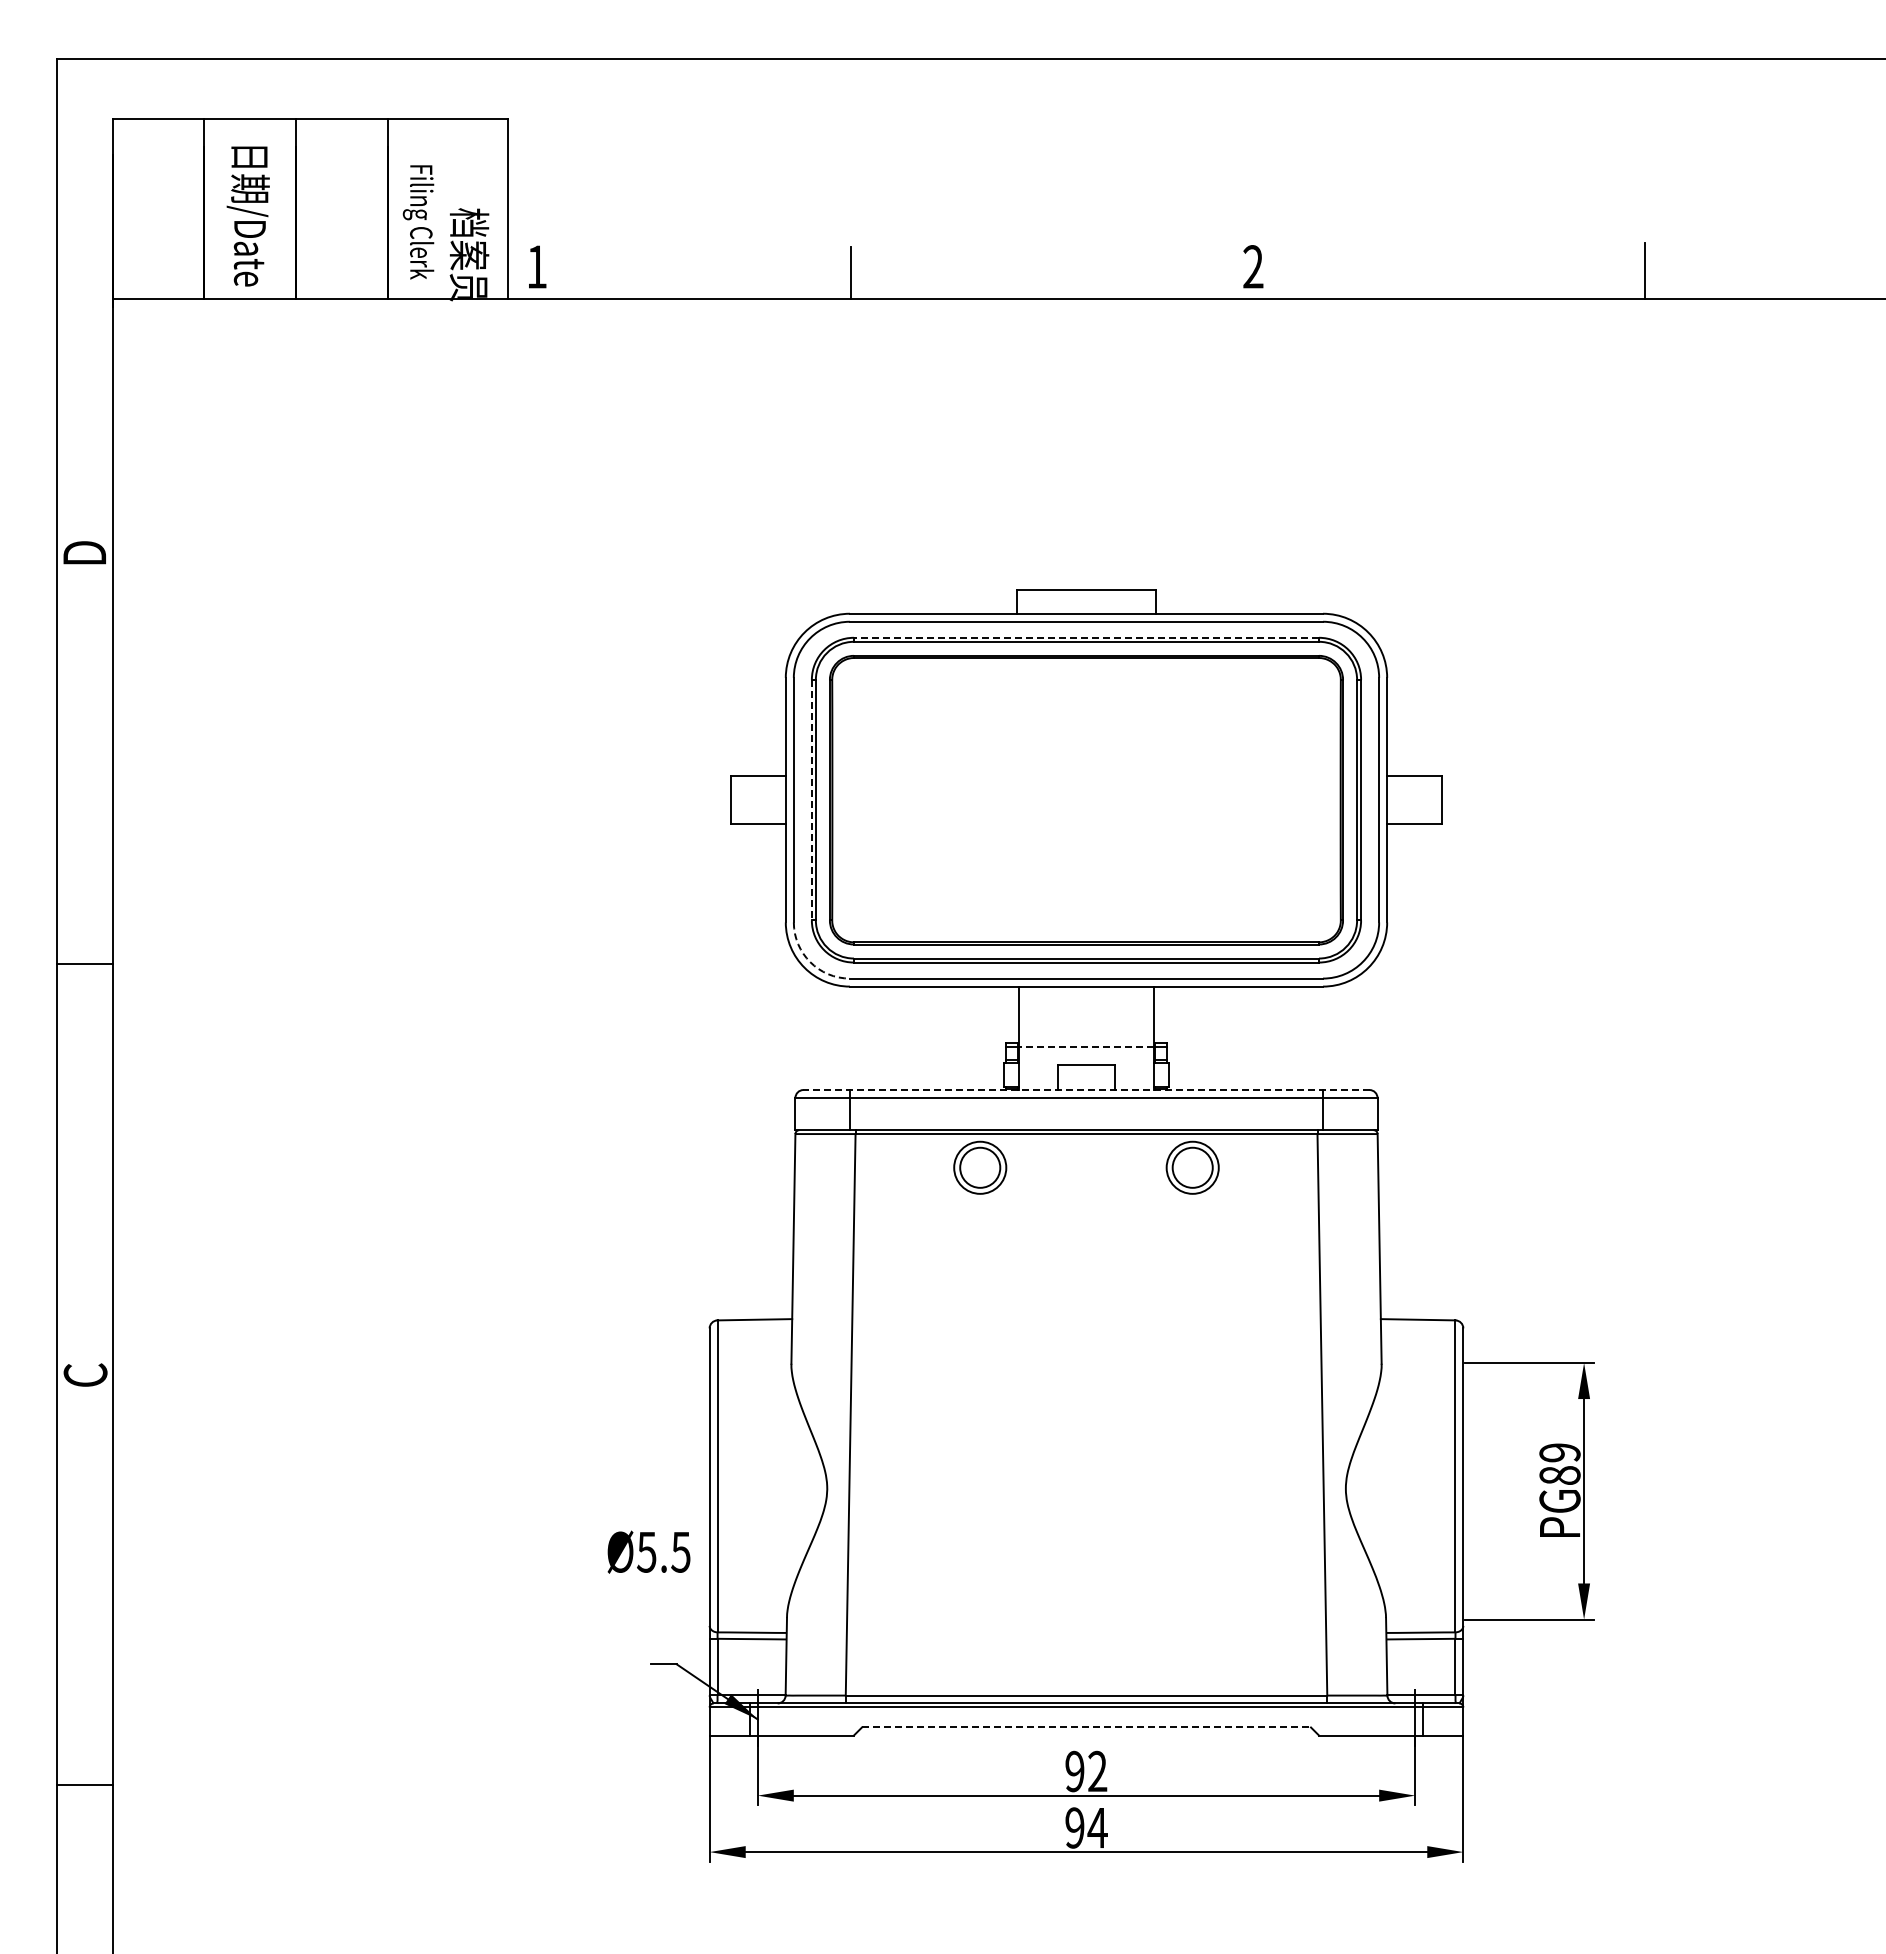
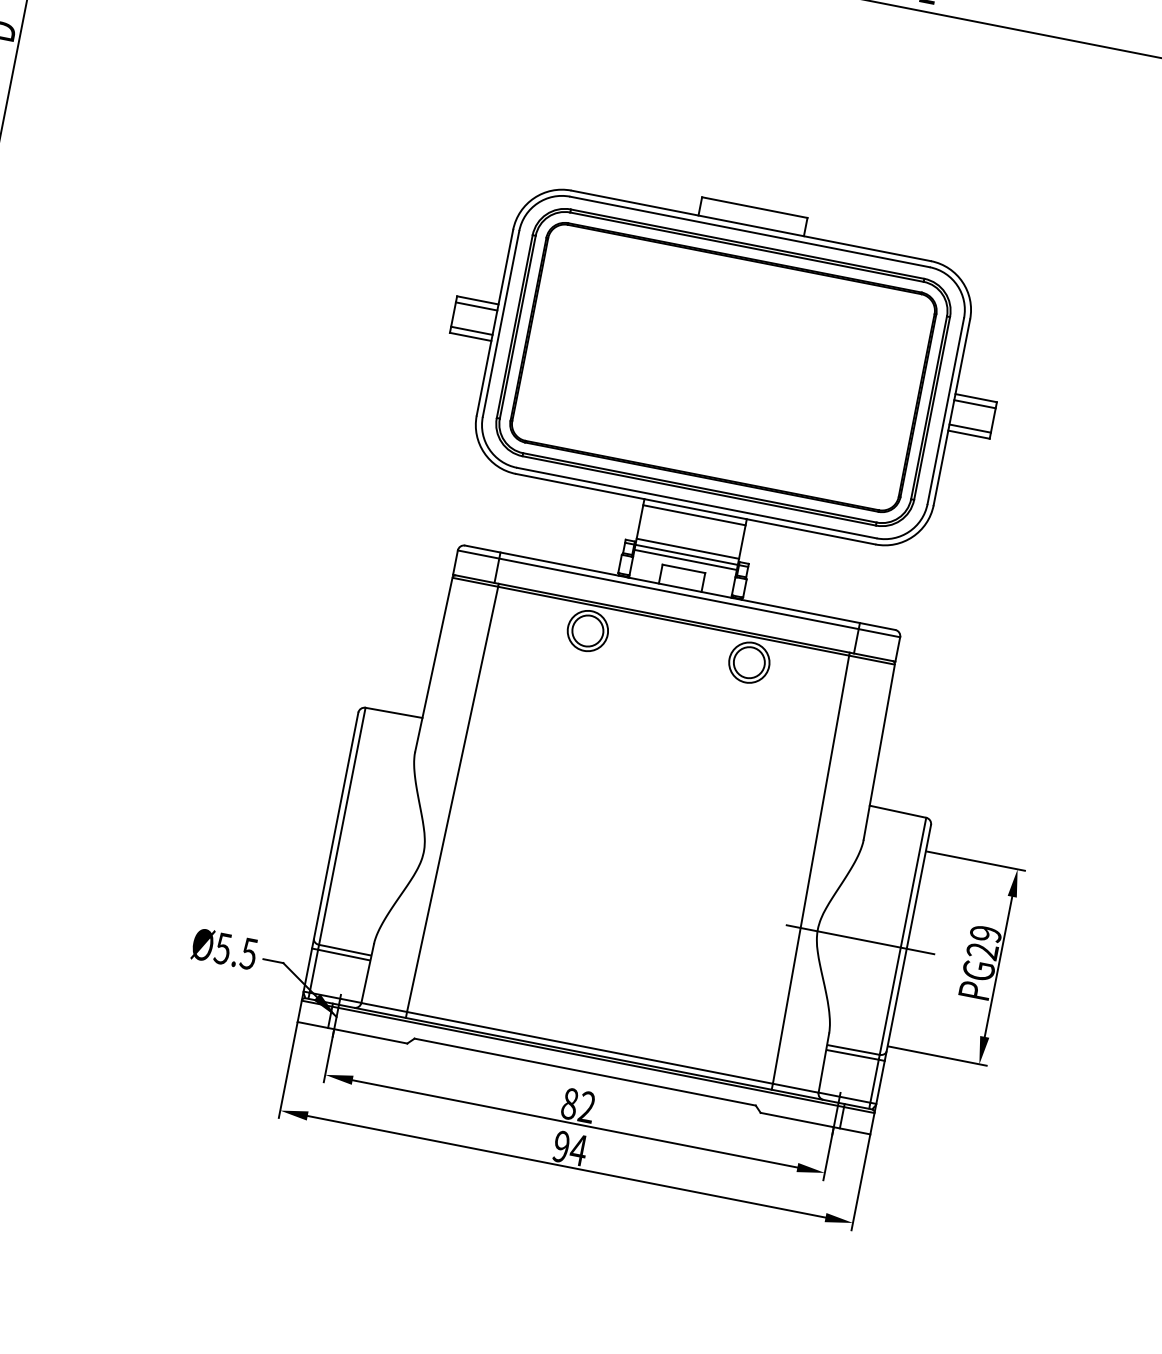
line: (1086, 637) -> (747, 243), dashed -> solid
line: (758, 784) -> (476, 306), added
line: (1414, 784) -> (975, 404), added
line: (811, 800) -> (514, 326), dashed -> solid
line: (758, 816) -> (471, 331), added
line: (1414, 816) -> (970, 428), added
arc: (810, 962) -> (489, 449), dashed -> solid
line: (1086, 994) -> (694, 515), added
line: (1086, 1038) -> (687, 548), added
line: (1085, 1046) -> (685, 554), dashed -> solid
line: (1086, 1053) -> (685, 560), added
line: (1085, 1090) -> (679, 587), dashed -> solid
text: (1559, 1475) -> (982, 951), PG89 -> PG29
line: (1396, 1491) -> (855, 939), added
text: (648, 1551) -> (224, 948), moved
line: (1086, 1727) -> (585, 1072), dashed -> solid
text: (1074, 1771) -> (569, 1103), 92 -> 82

